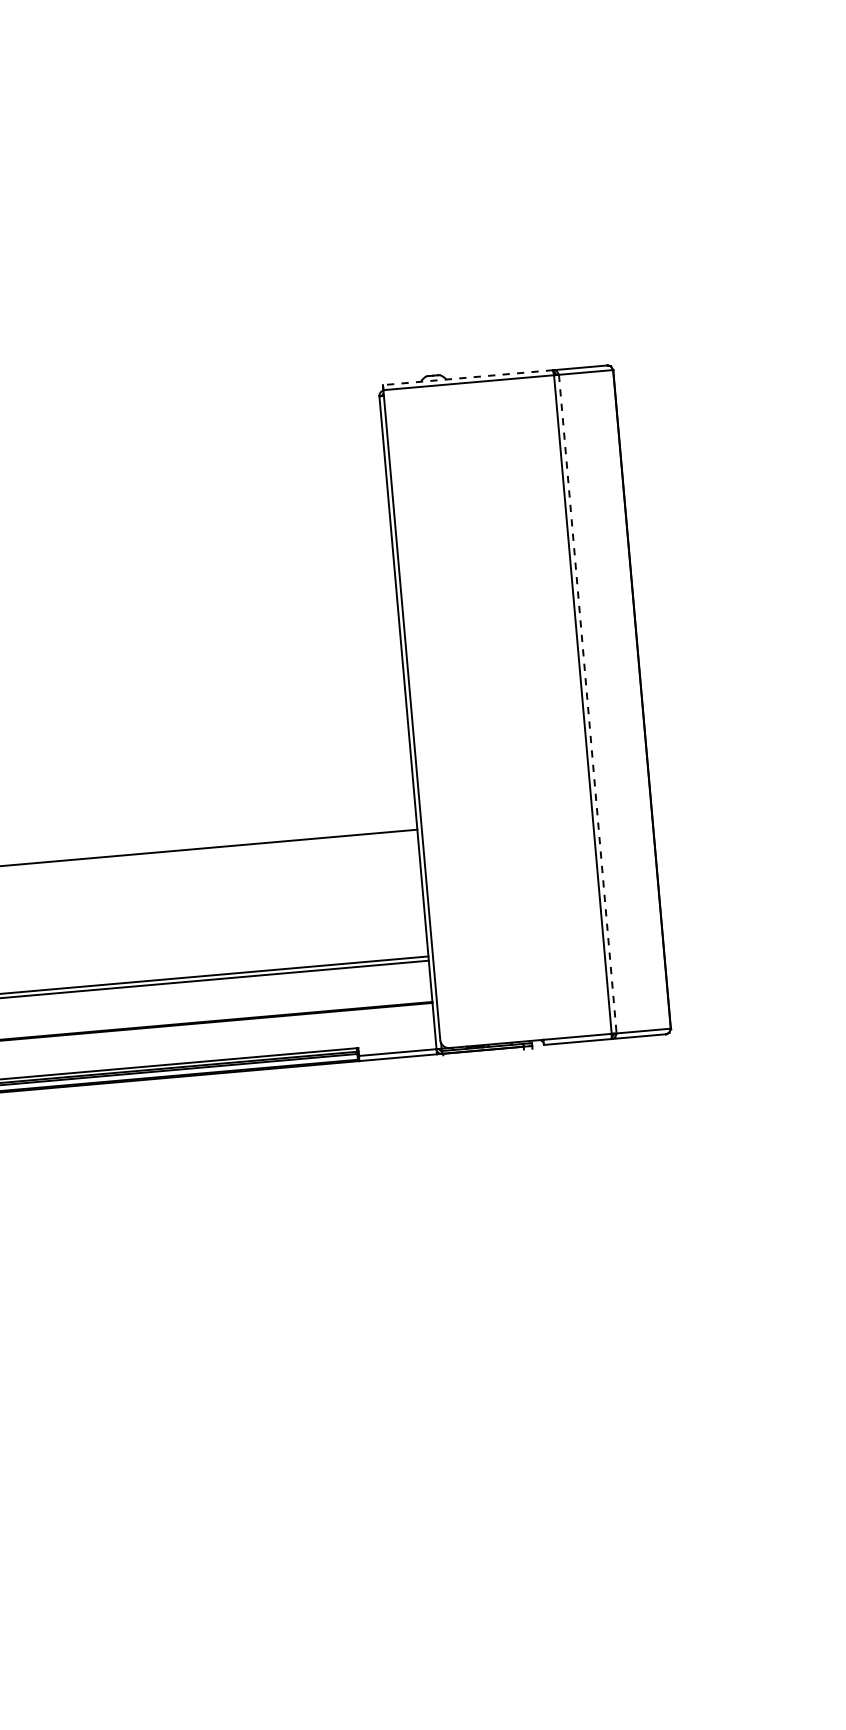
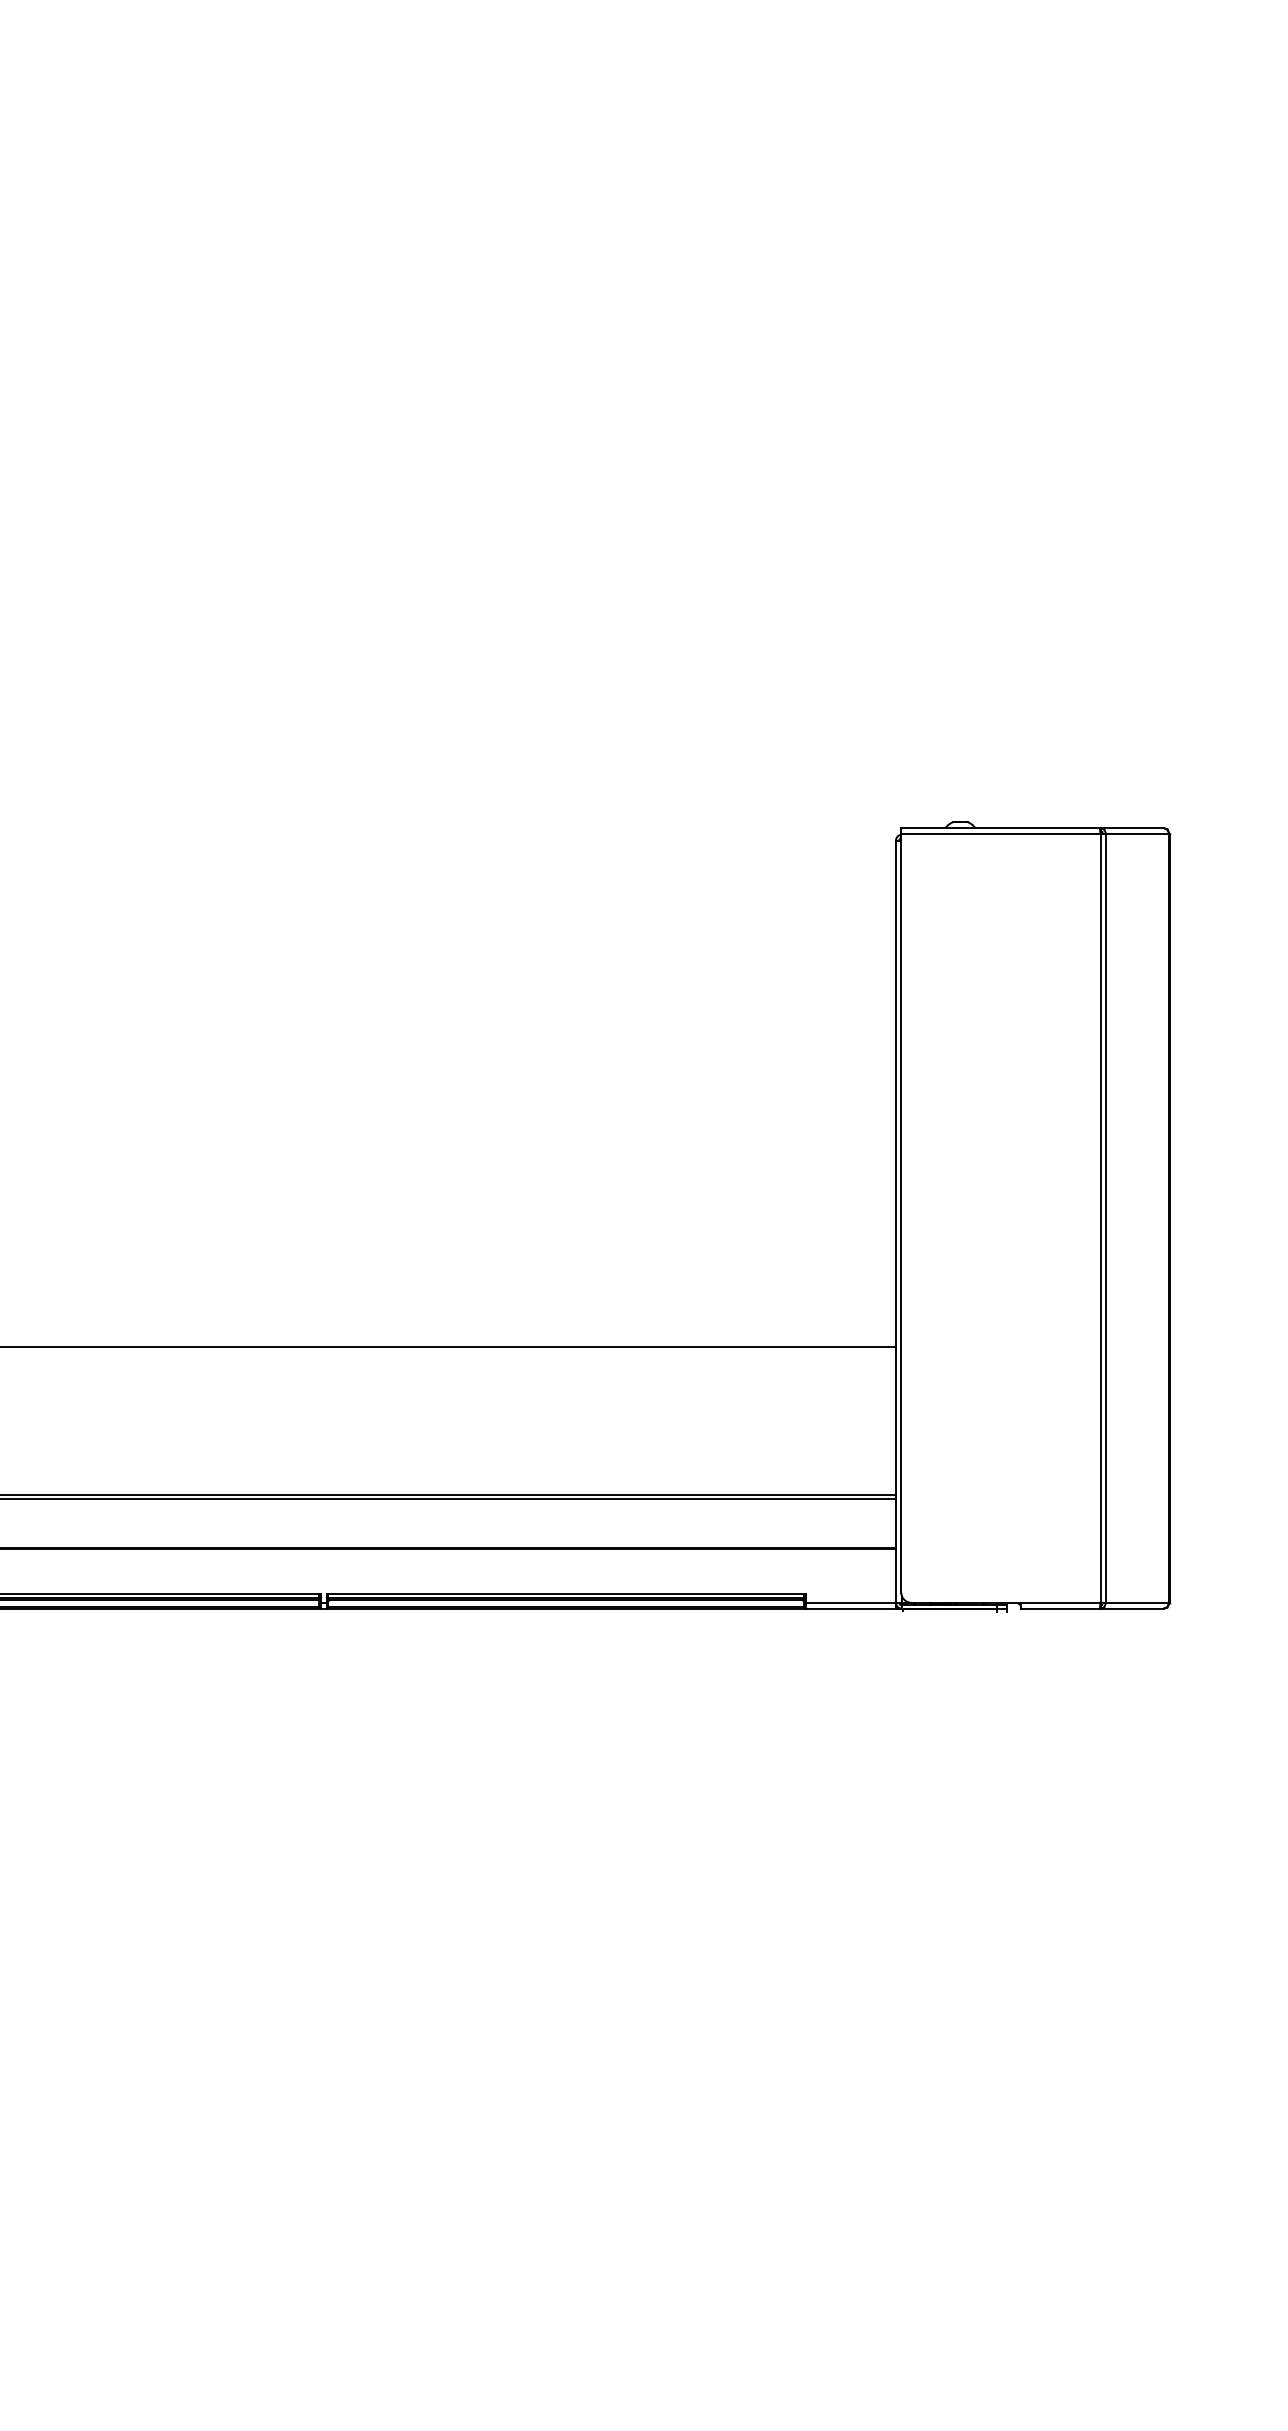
line: (467, 378) -> (1000, 828), dashed -> solid
line: (588, 704) -> (1106, 1218), dashed -> solid

